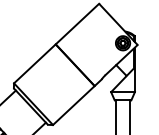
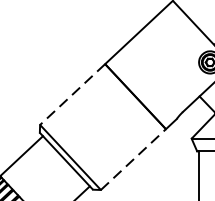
line: (34, 63) -> (72, 93), solid -> dashed
line: (73, 105) -> (132, 159), solid -> dashed

